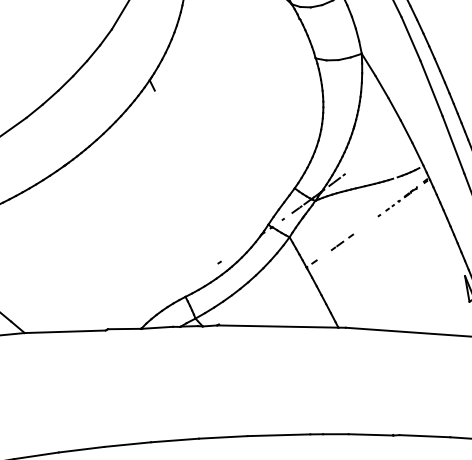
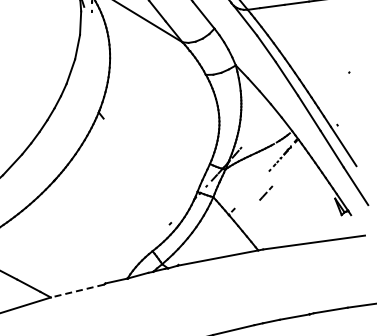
line: (343, 241) -> (266, 192), moved
line: (64, 332) -> (77, 291), solid -> dashed

